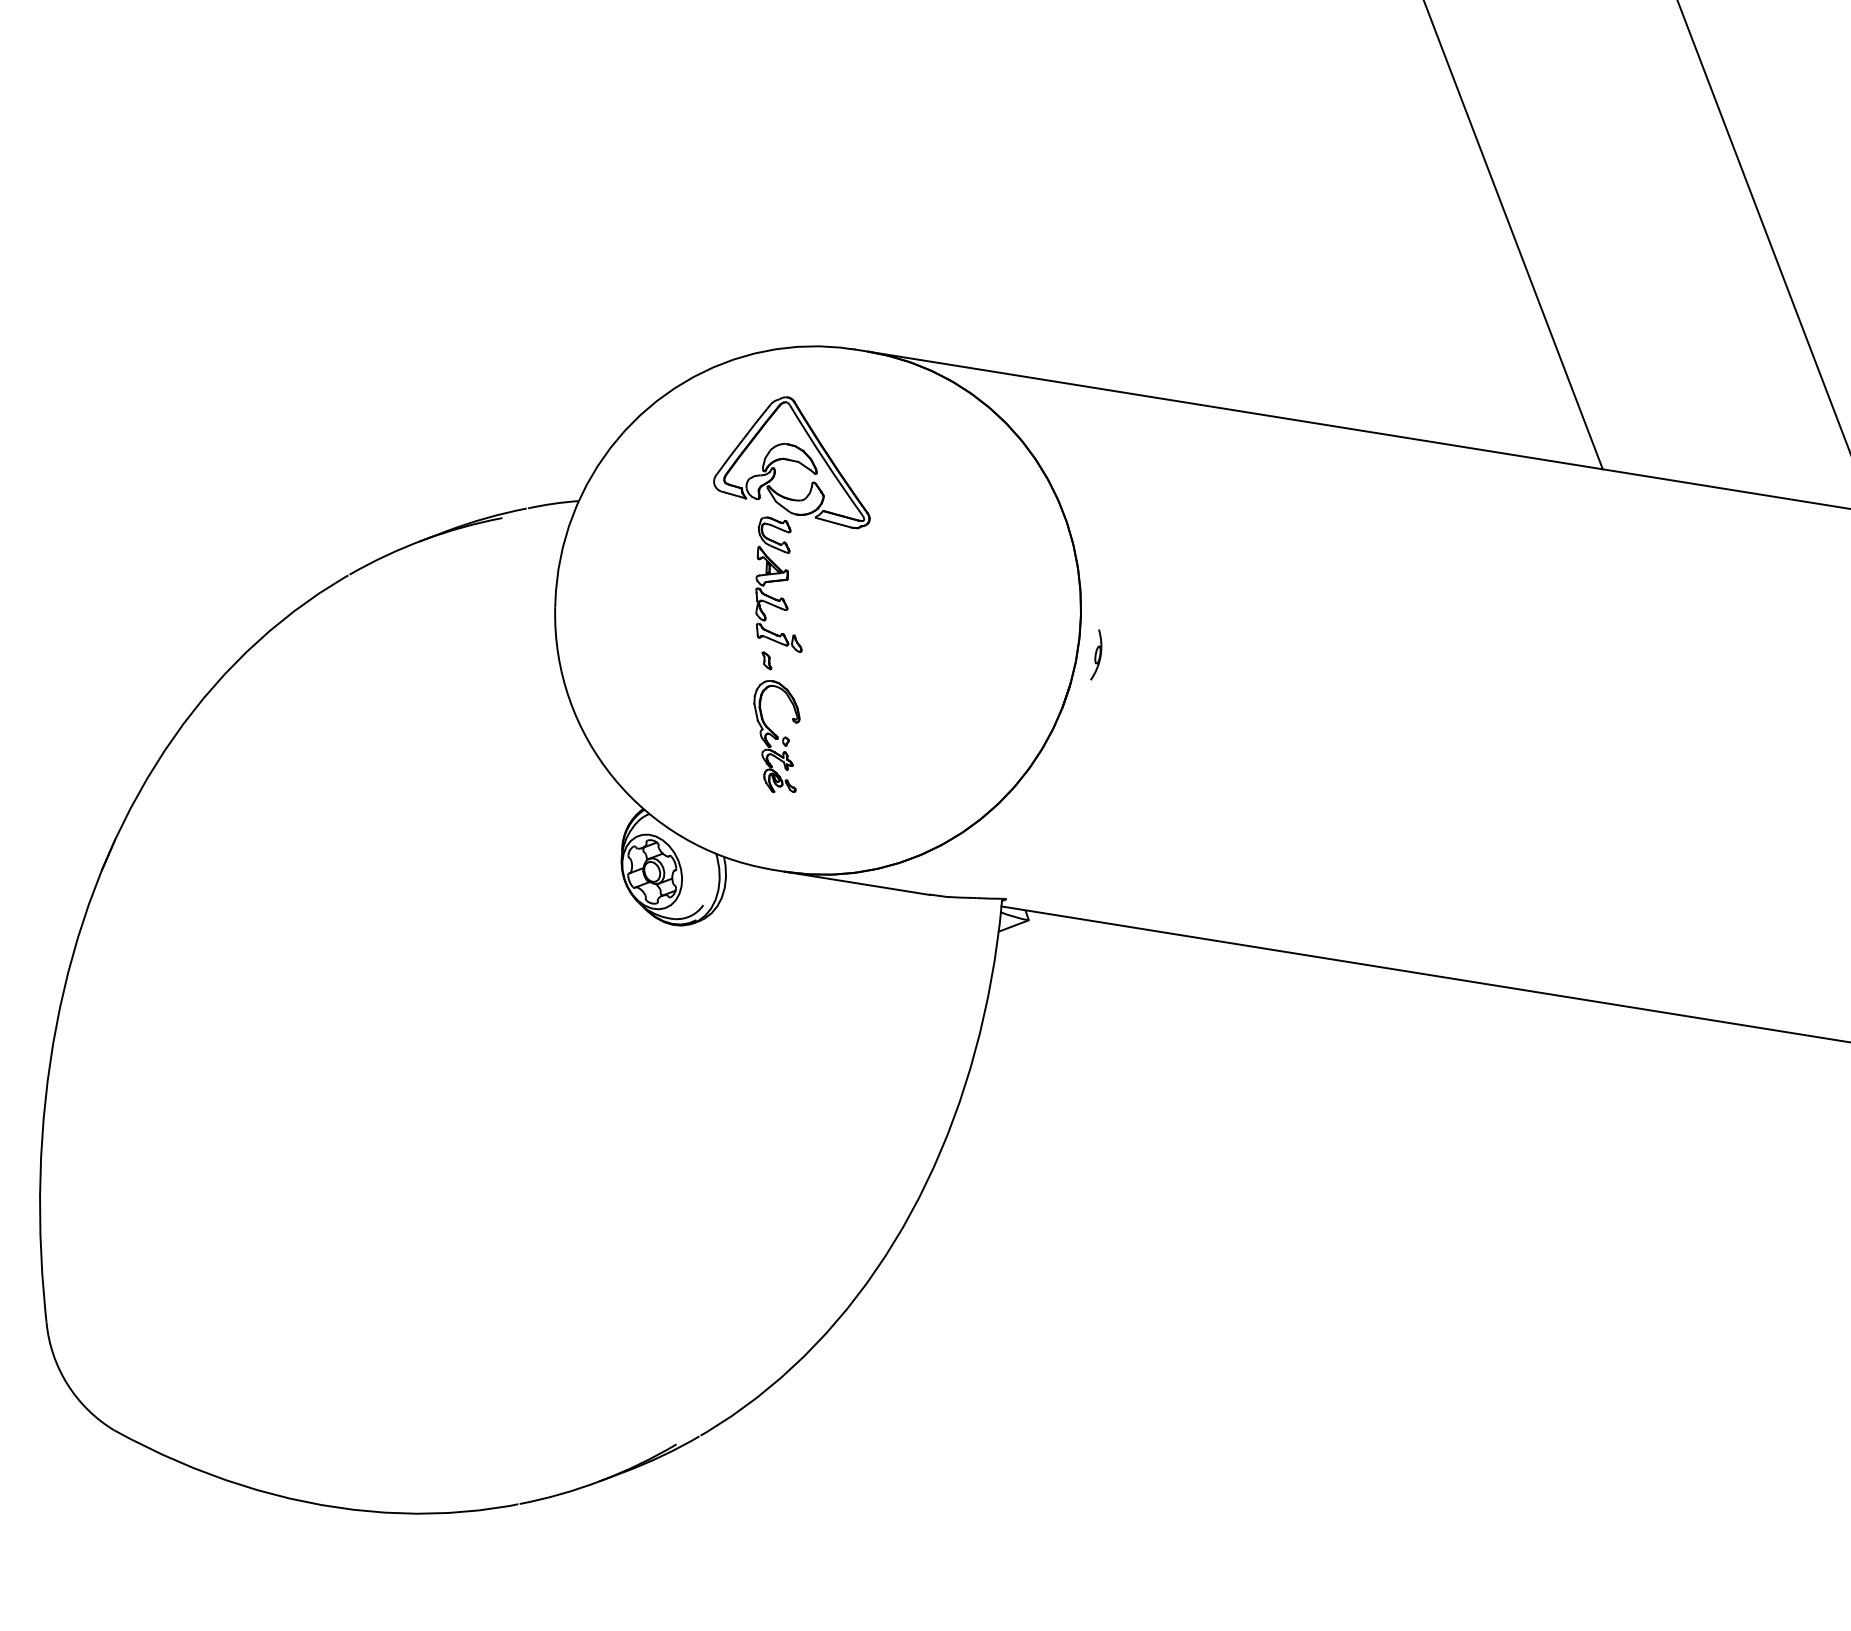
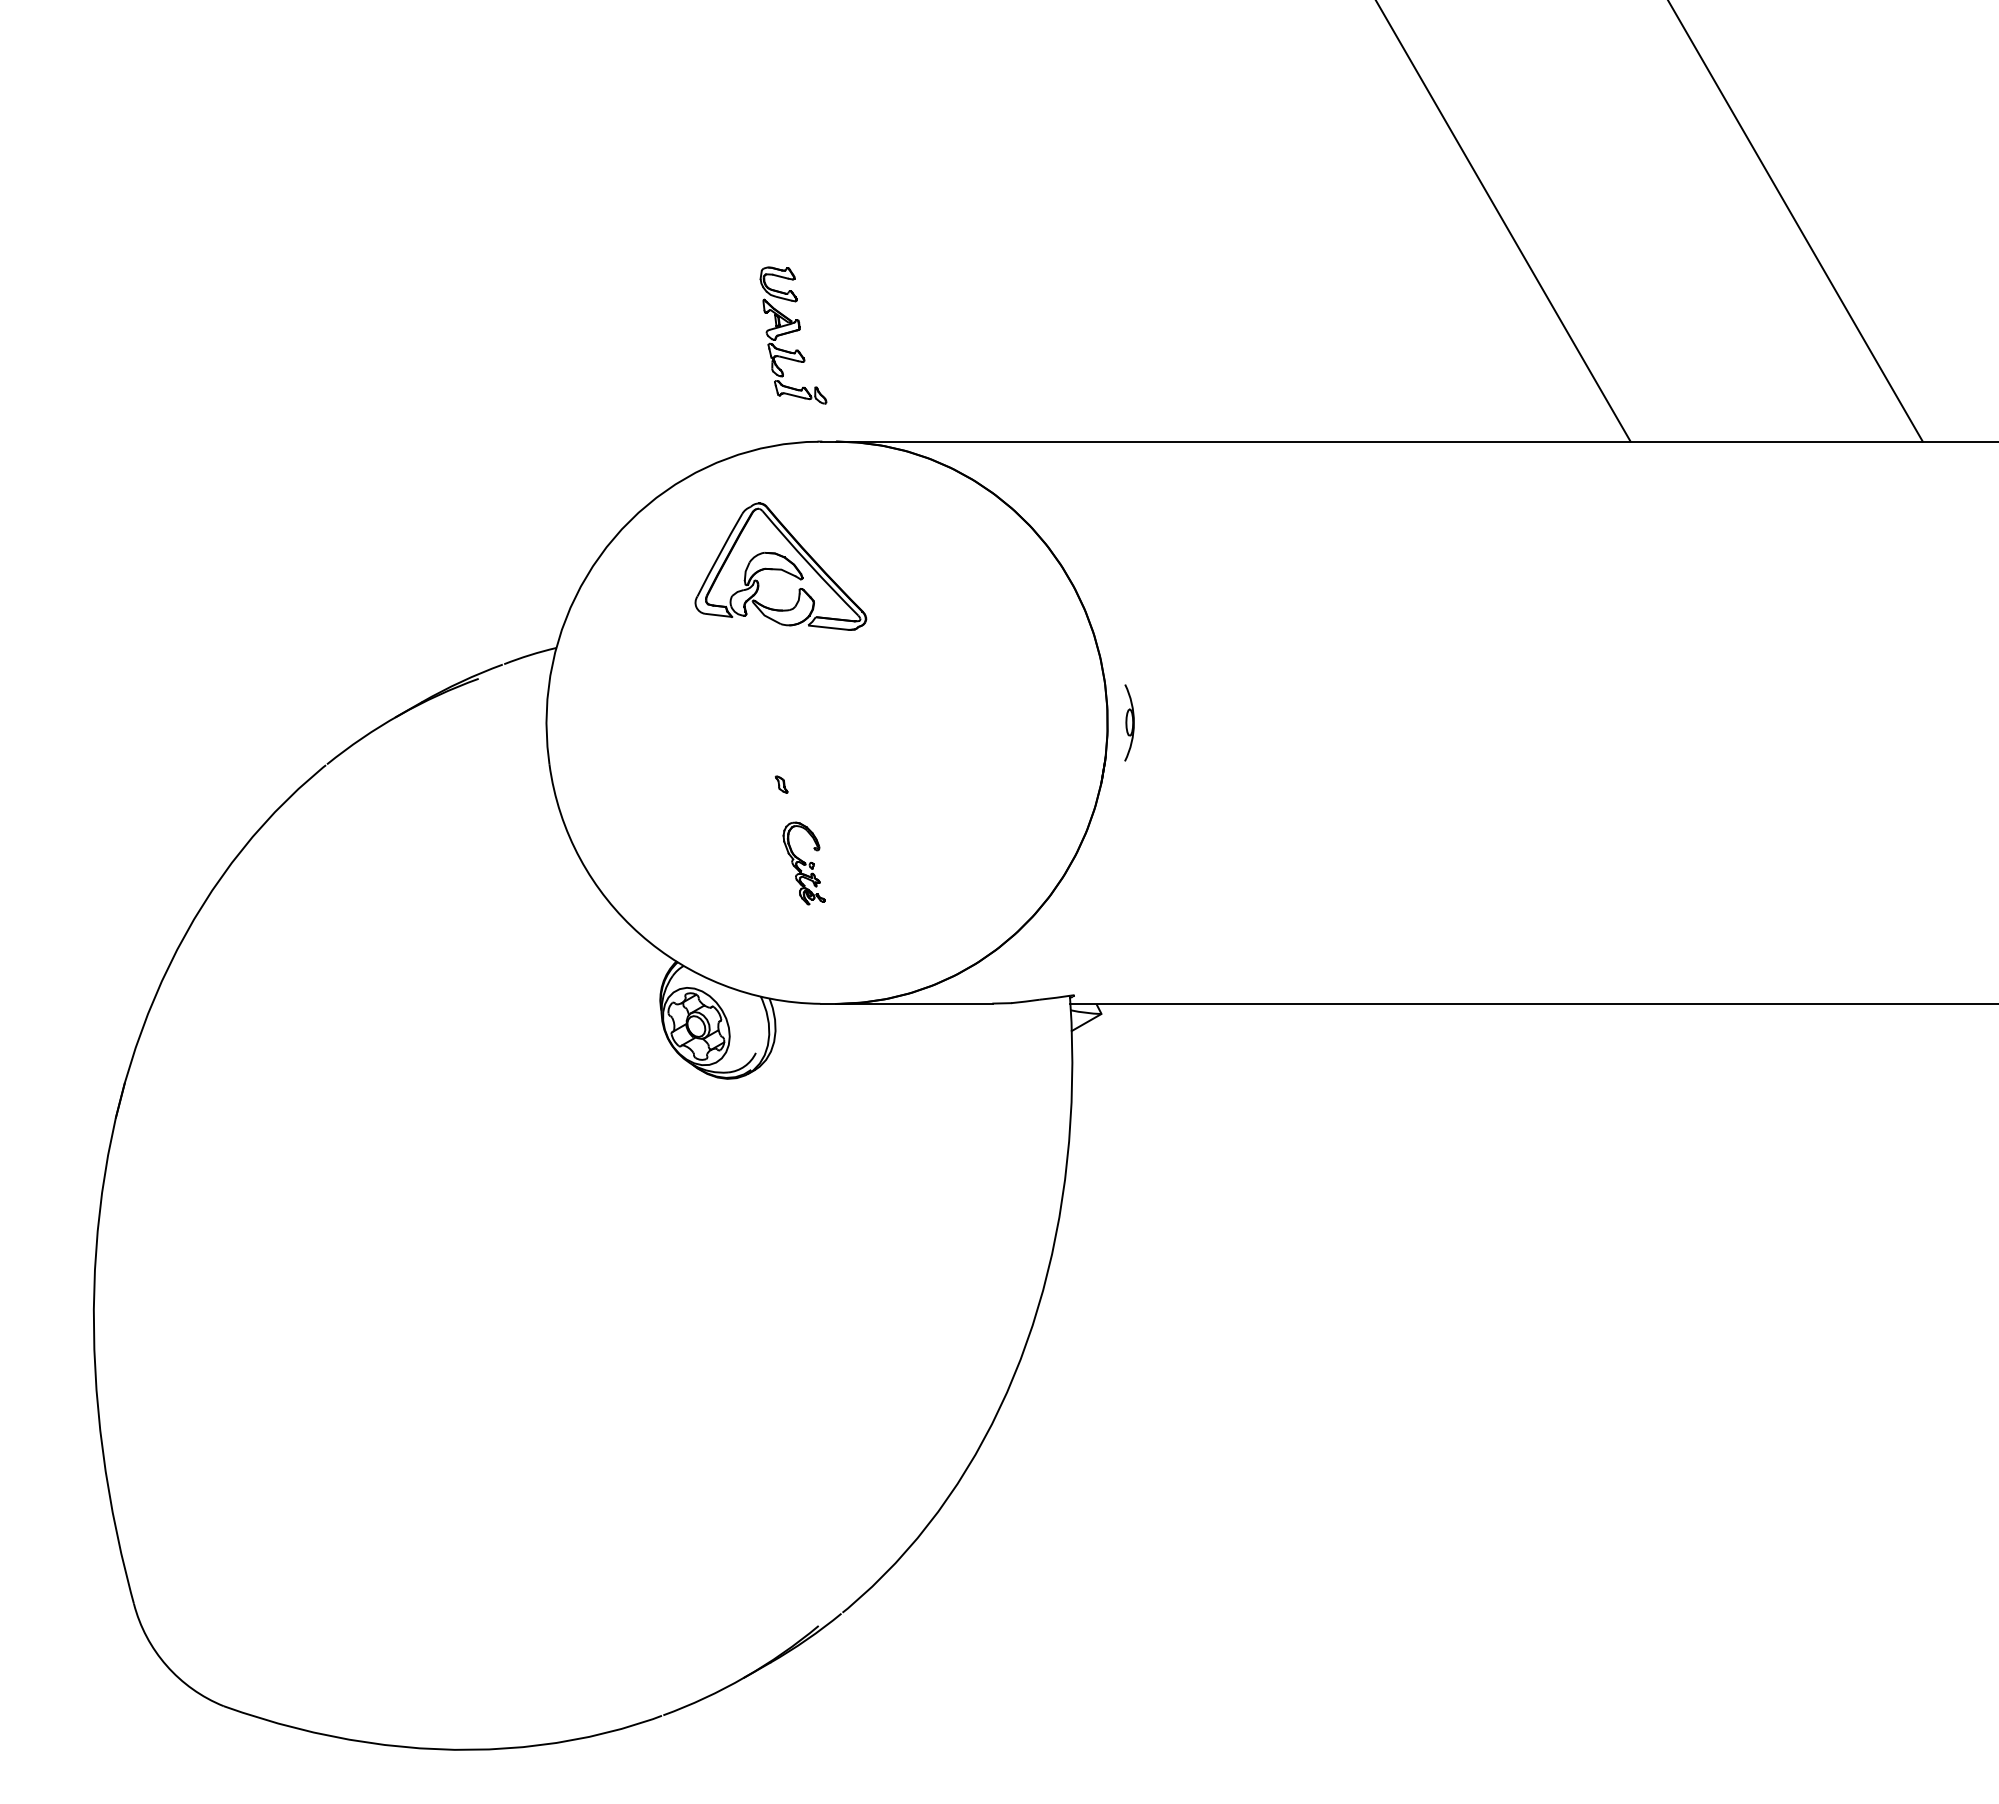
part: (780, 584) -> (793, 335), moved
part: (1097, 654) -> (1129, 722), size x1.4
part: (775, 736) -> (803, 863), size x0.7

